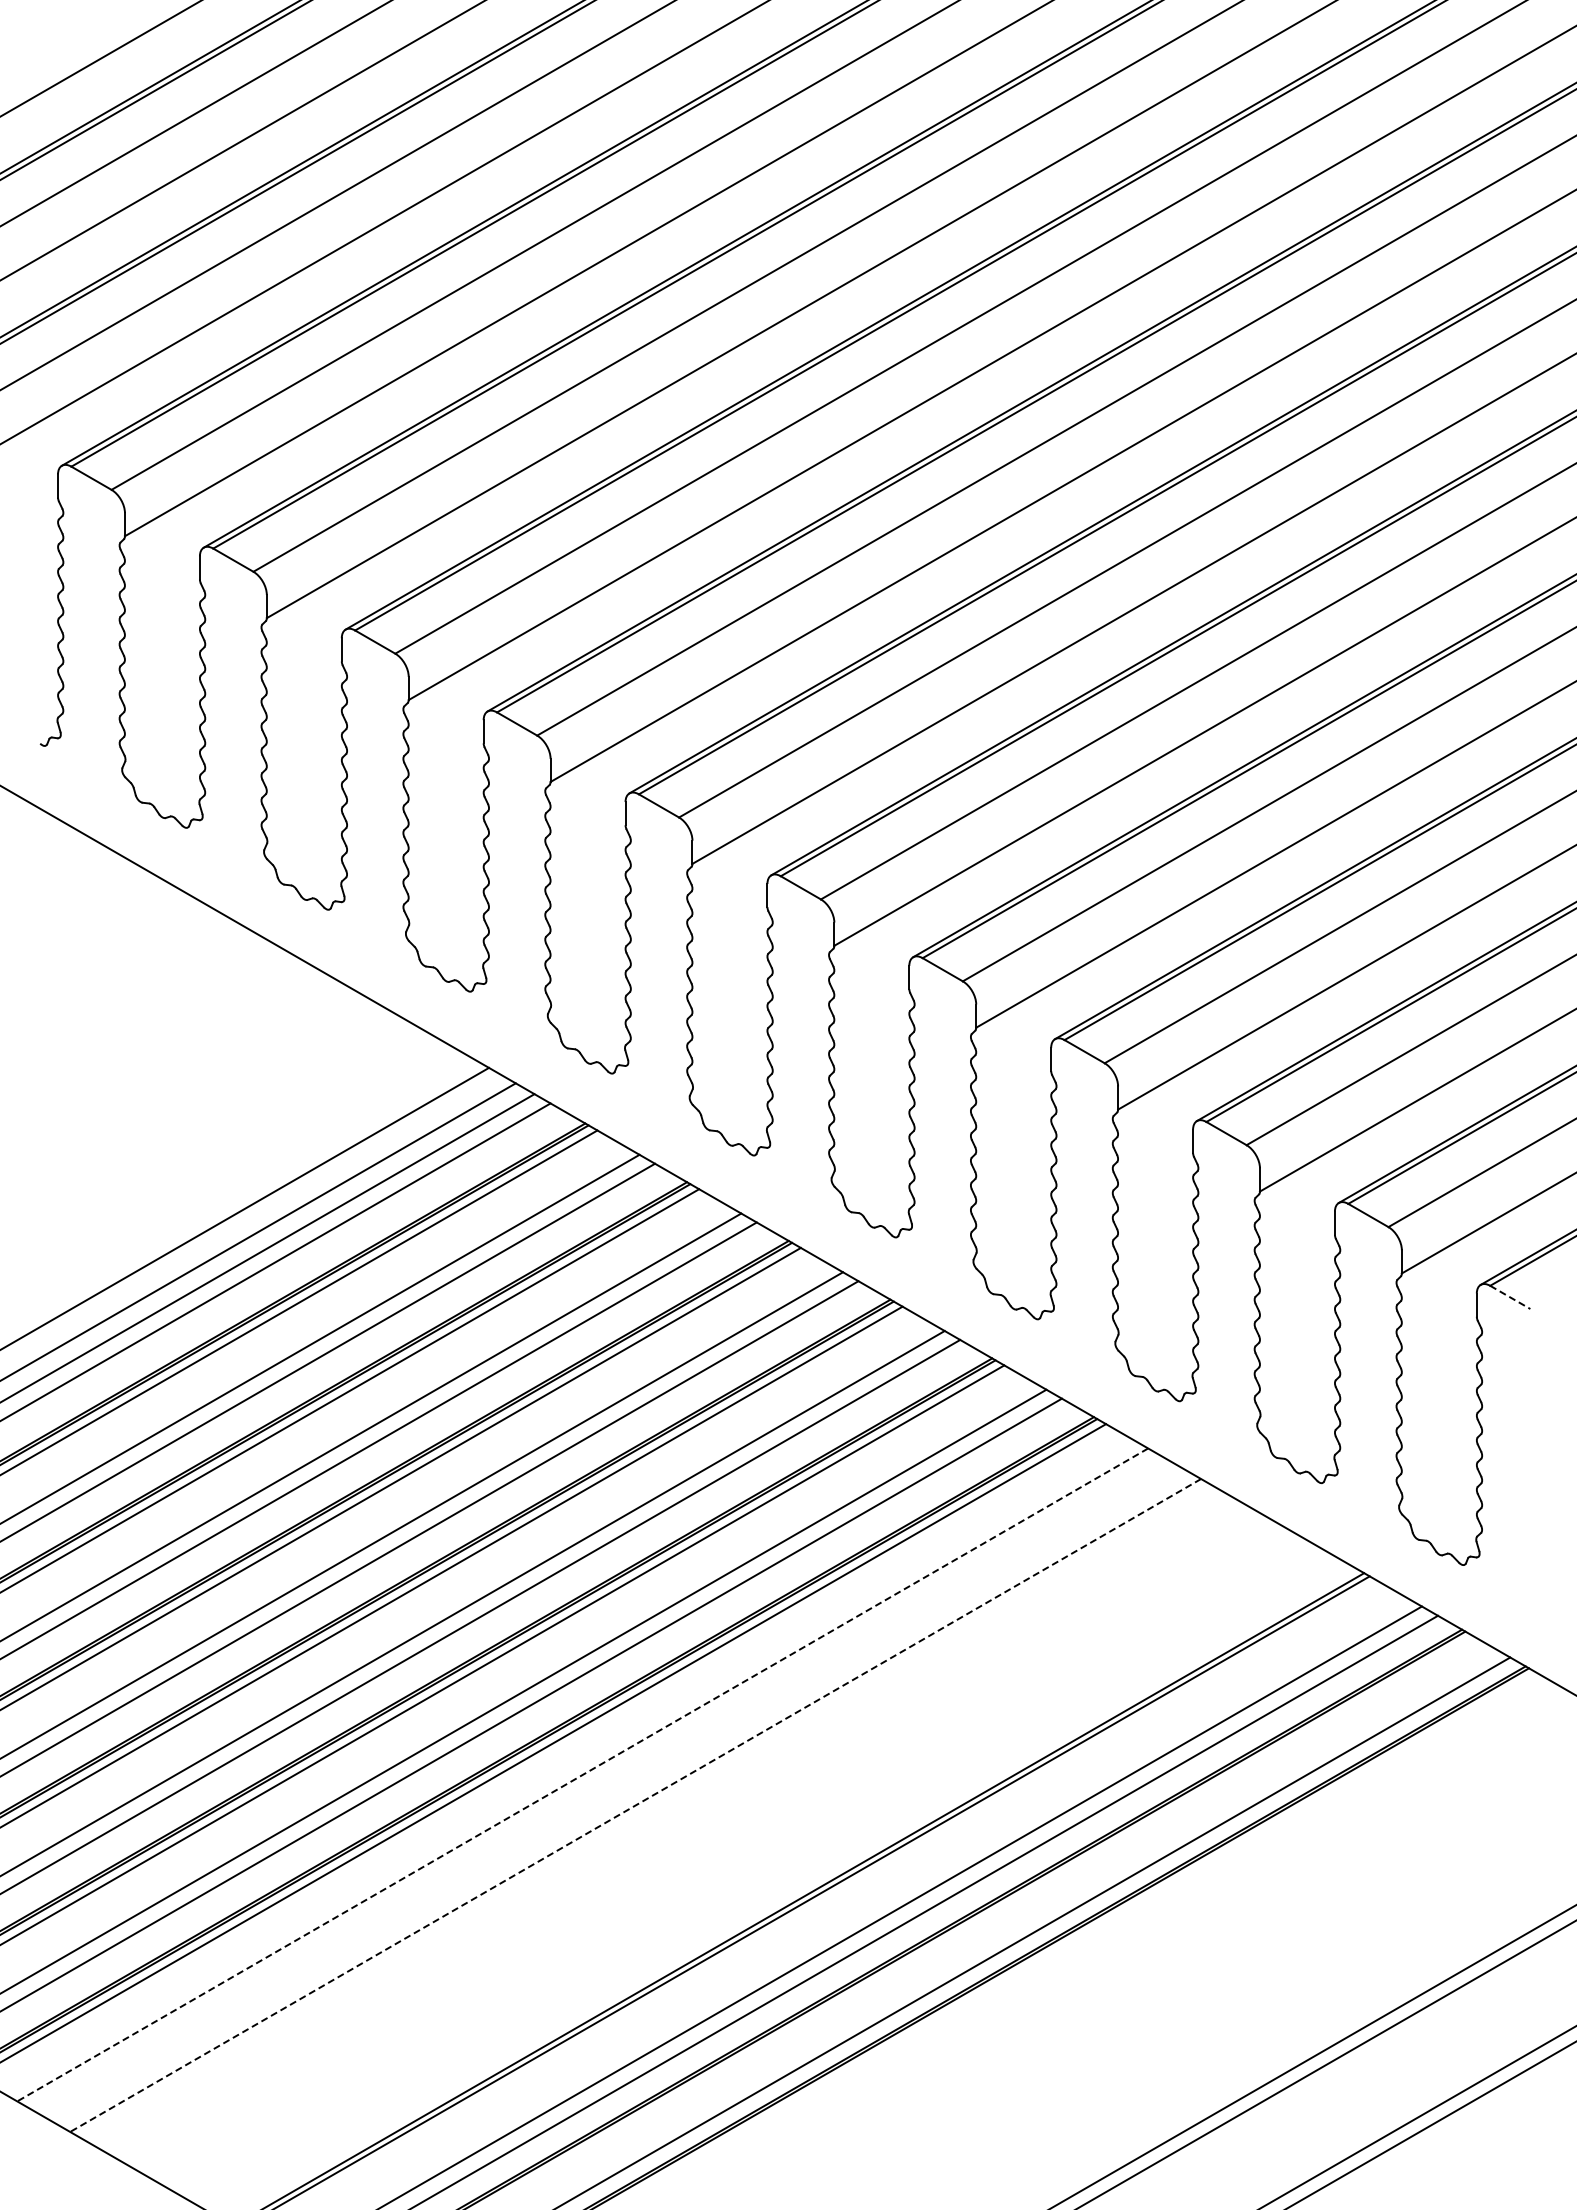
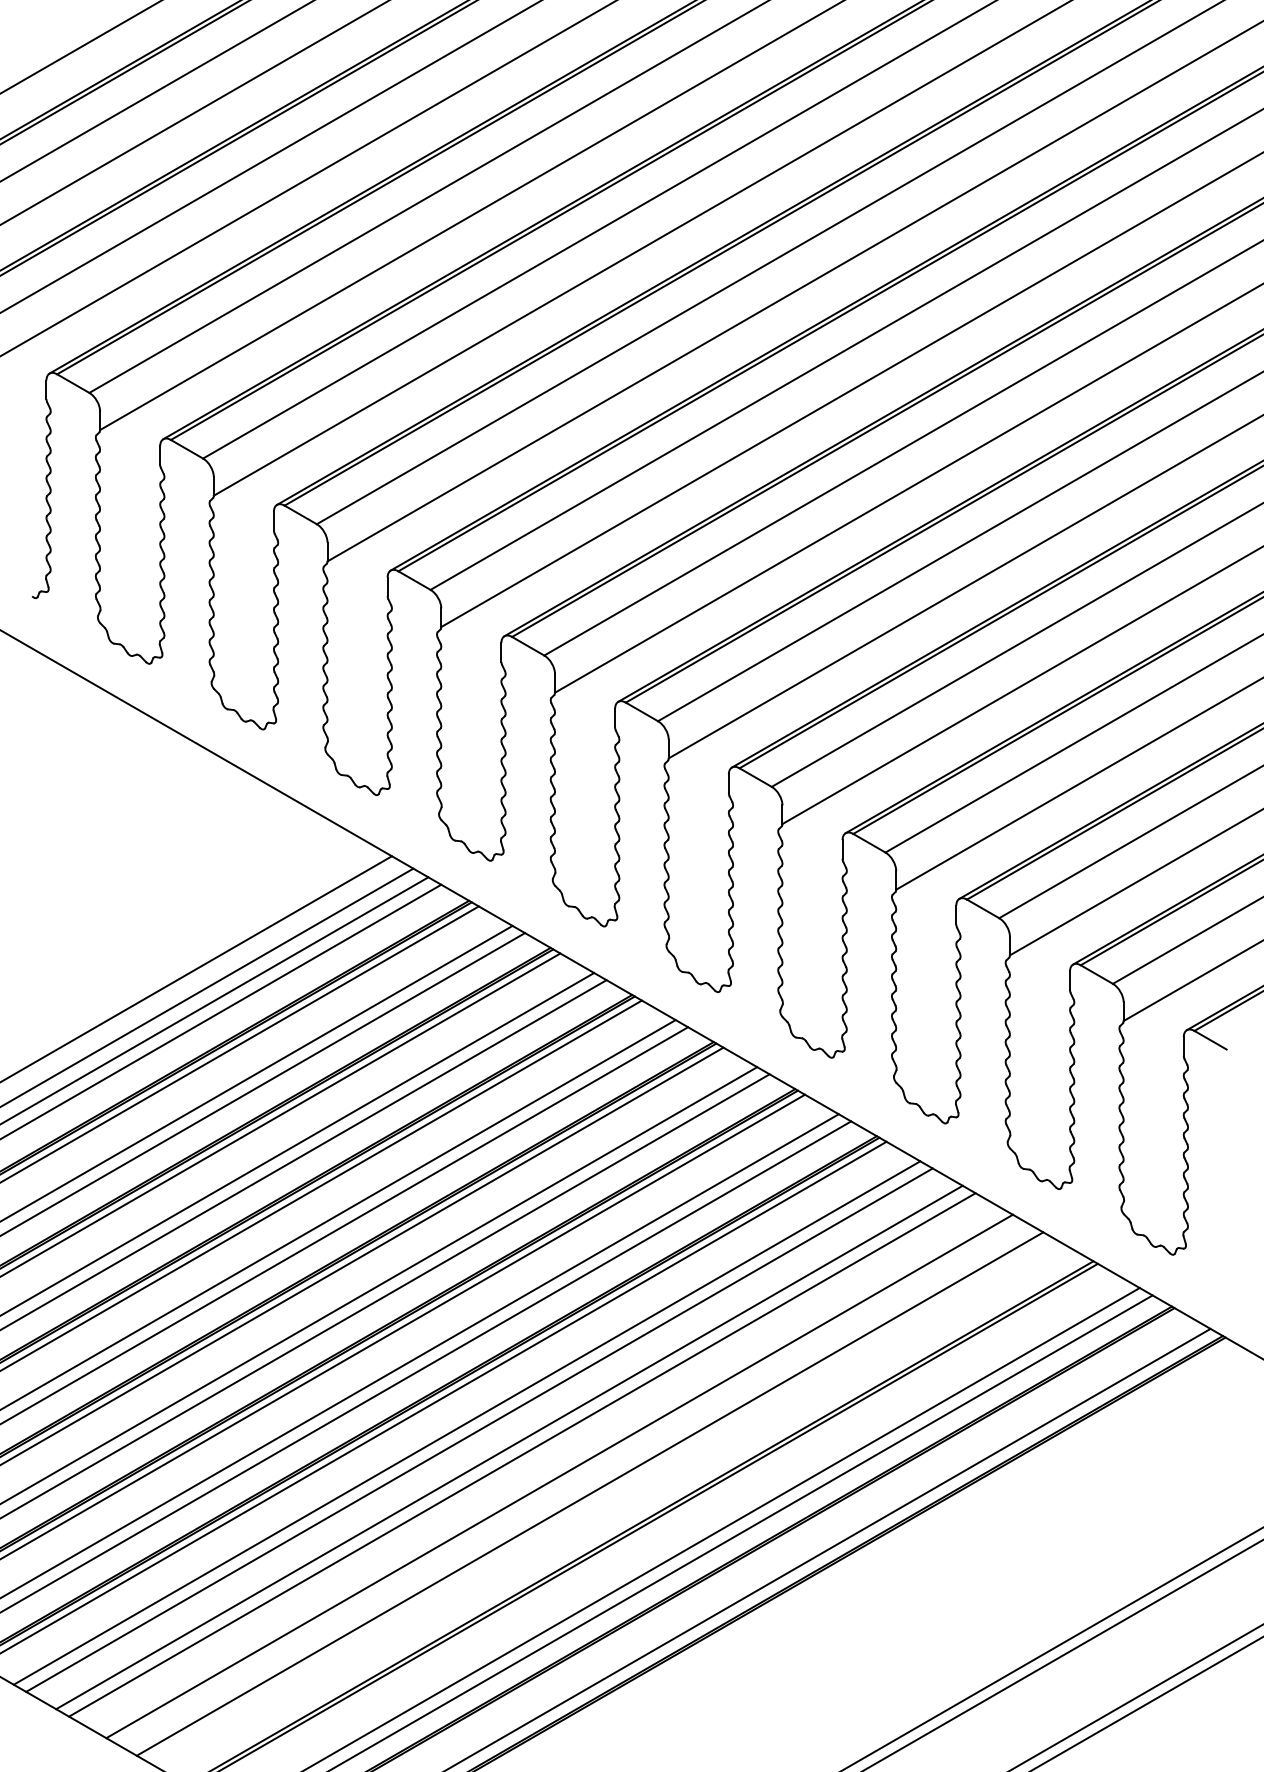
line: (1510, 1297) -> (1210, 1040), dashed -> solid
line: (582, 1774) -> (466, 1422), dashed -> solid
line: (597, 1783) -> (478, 1429), added
line: (635, 1805) -> (509, 1447), dashed -> solid
line: (651, 1814) -> (522, 1454), added
line: (697, 1841) -> (559, 1476), added
line: (735, 1863) -> (589, 1494), added

